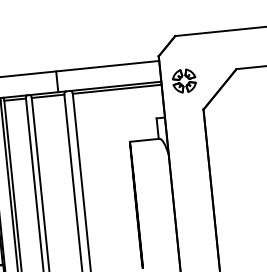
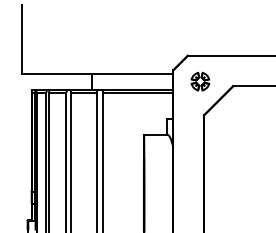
part: (184, 80) -> (200, 81), moved

